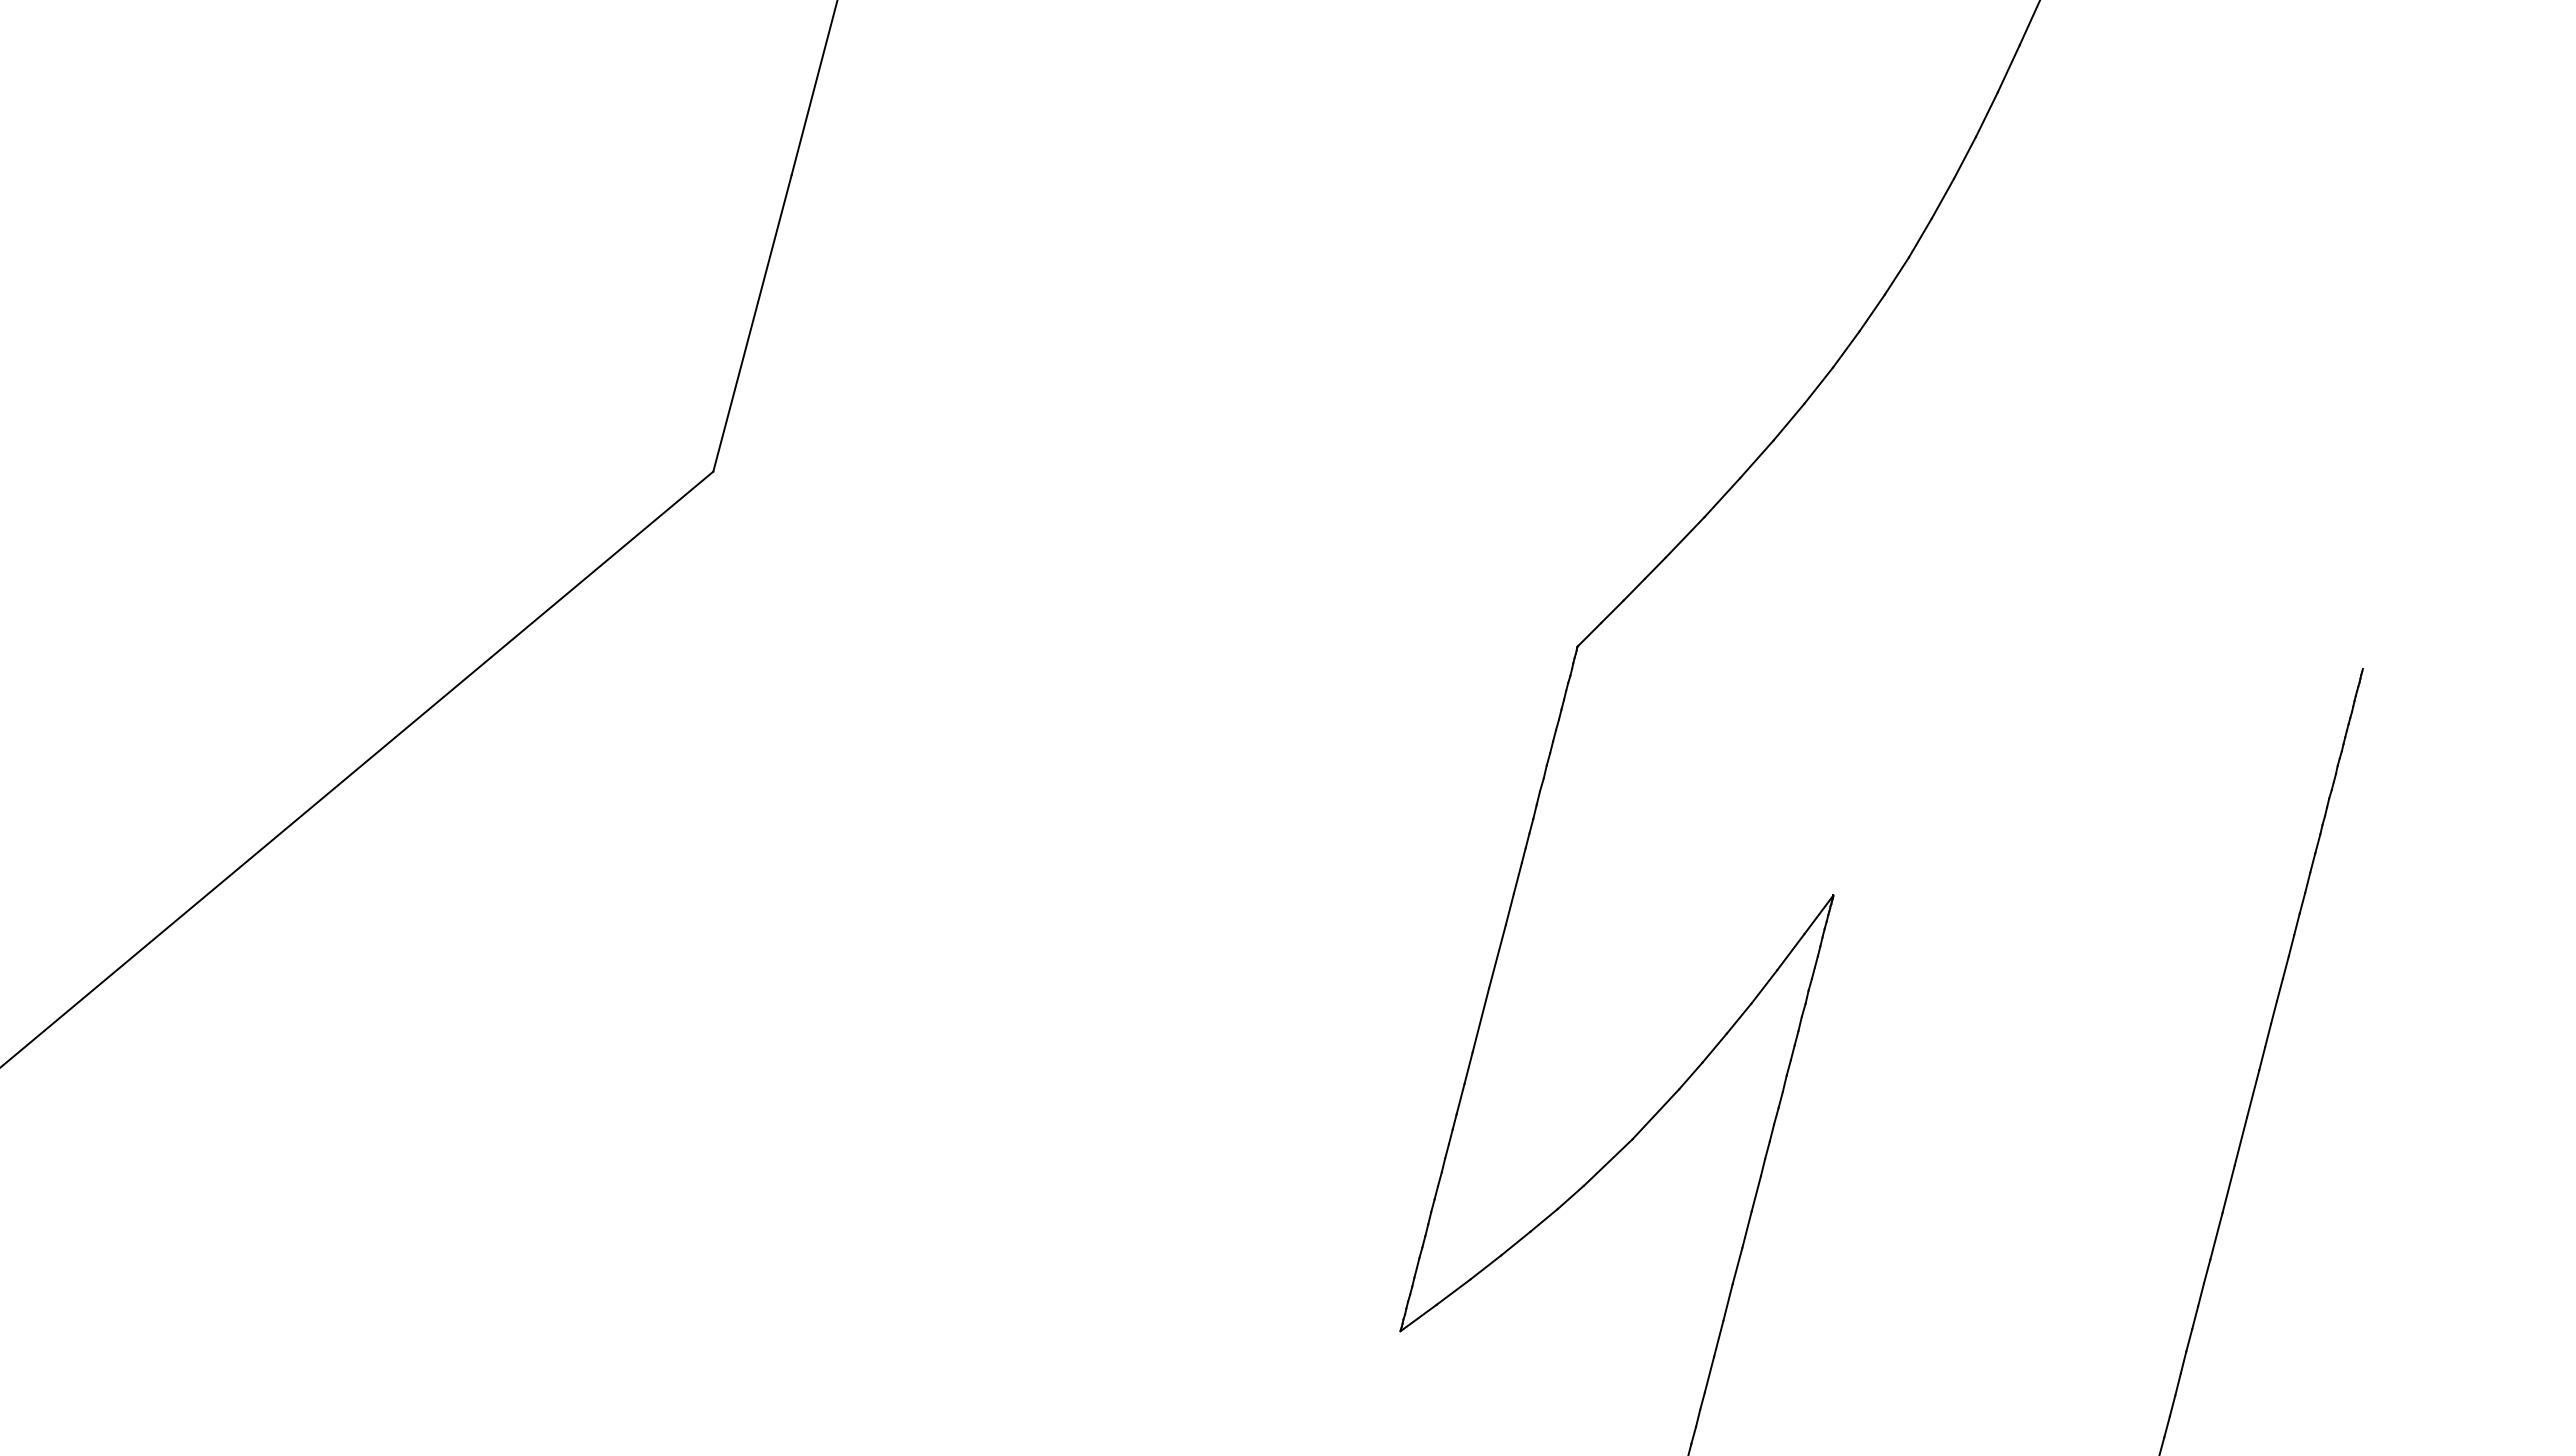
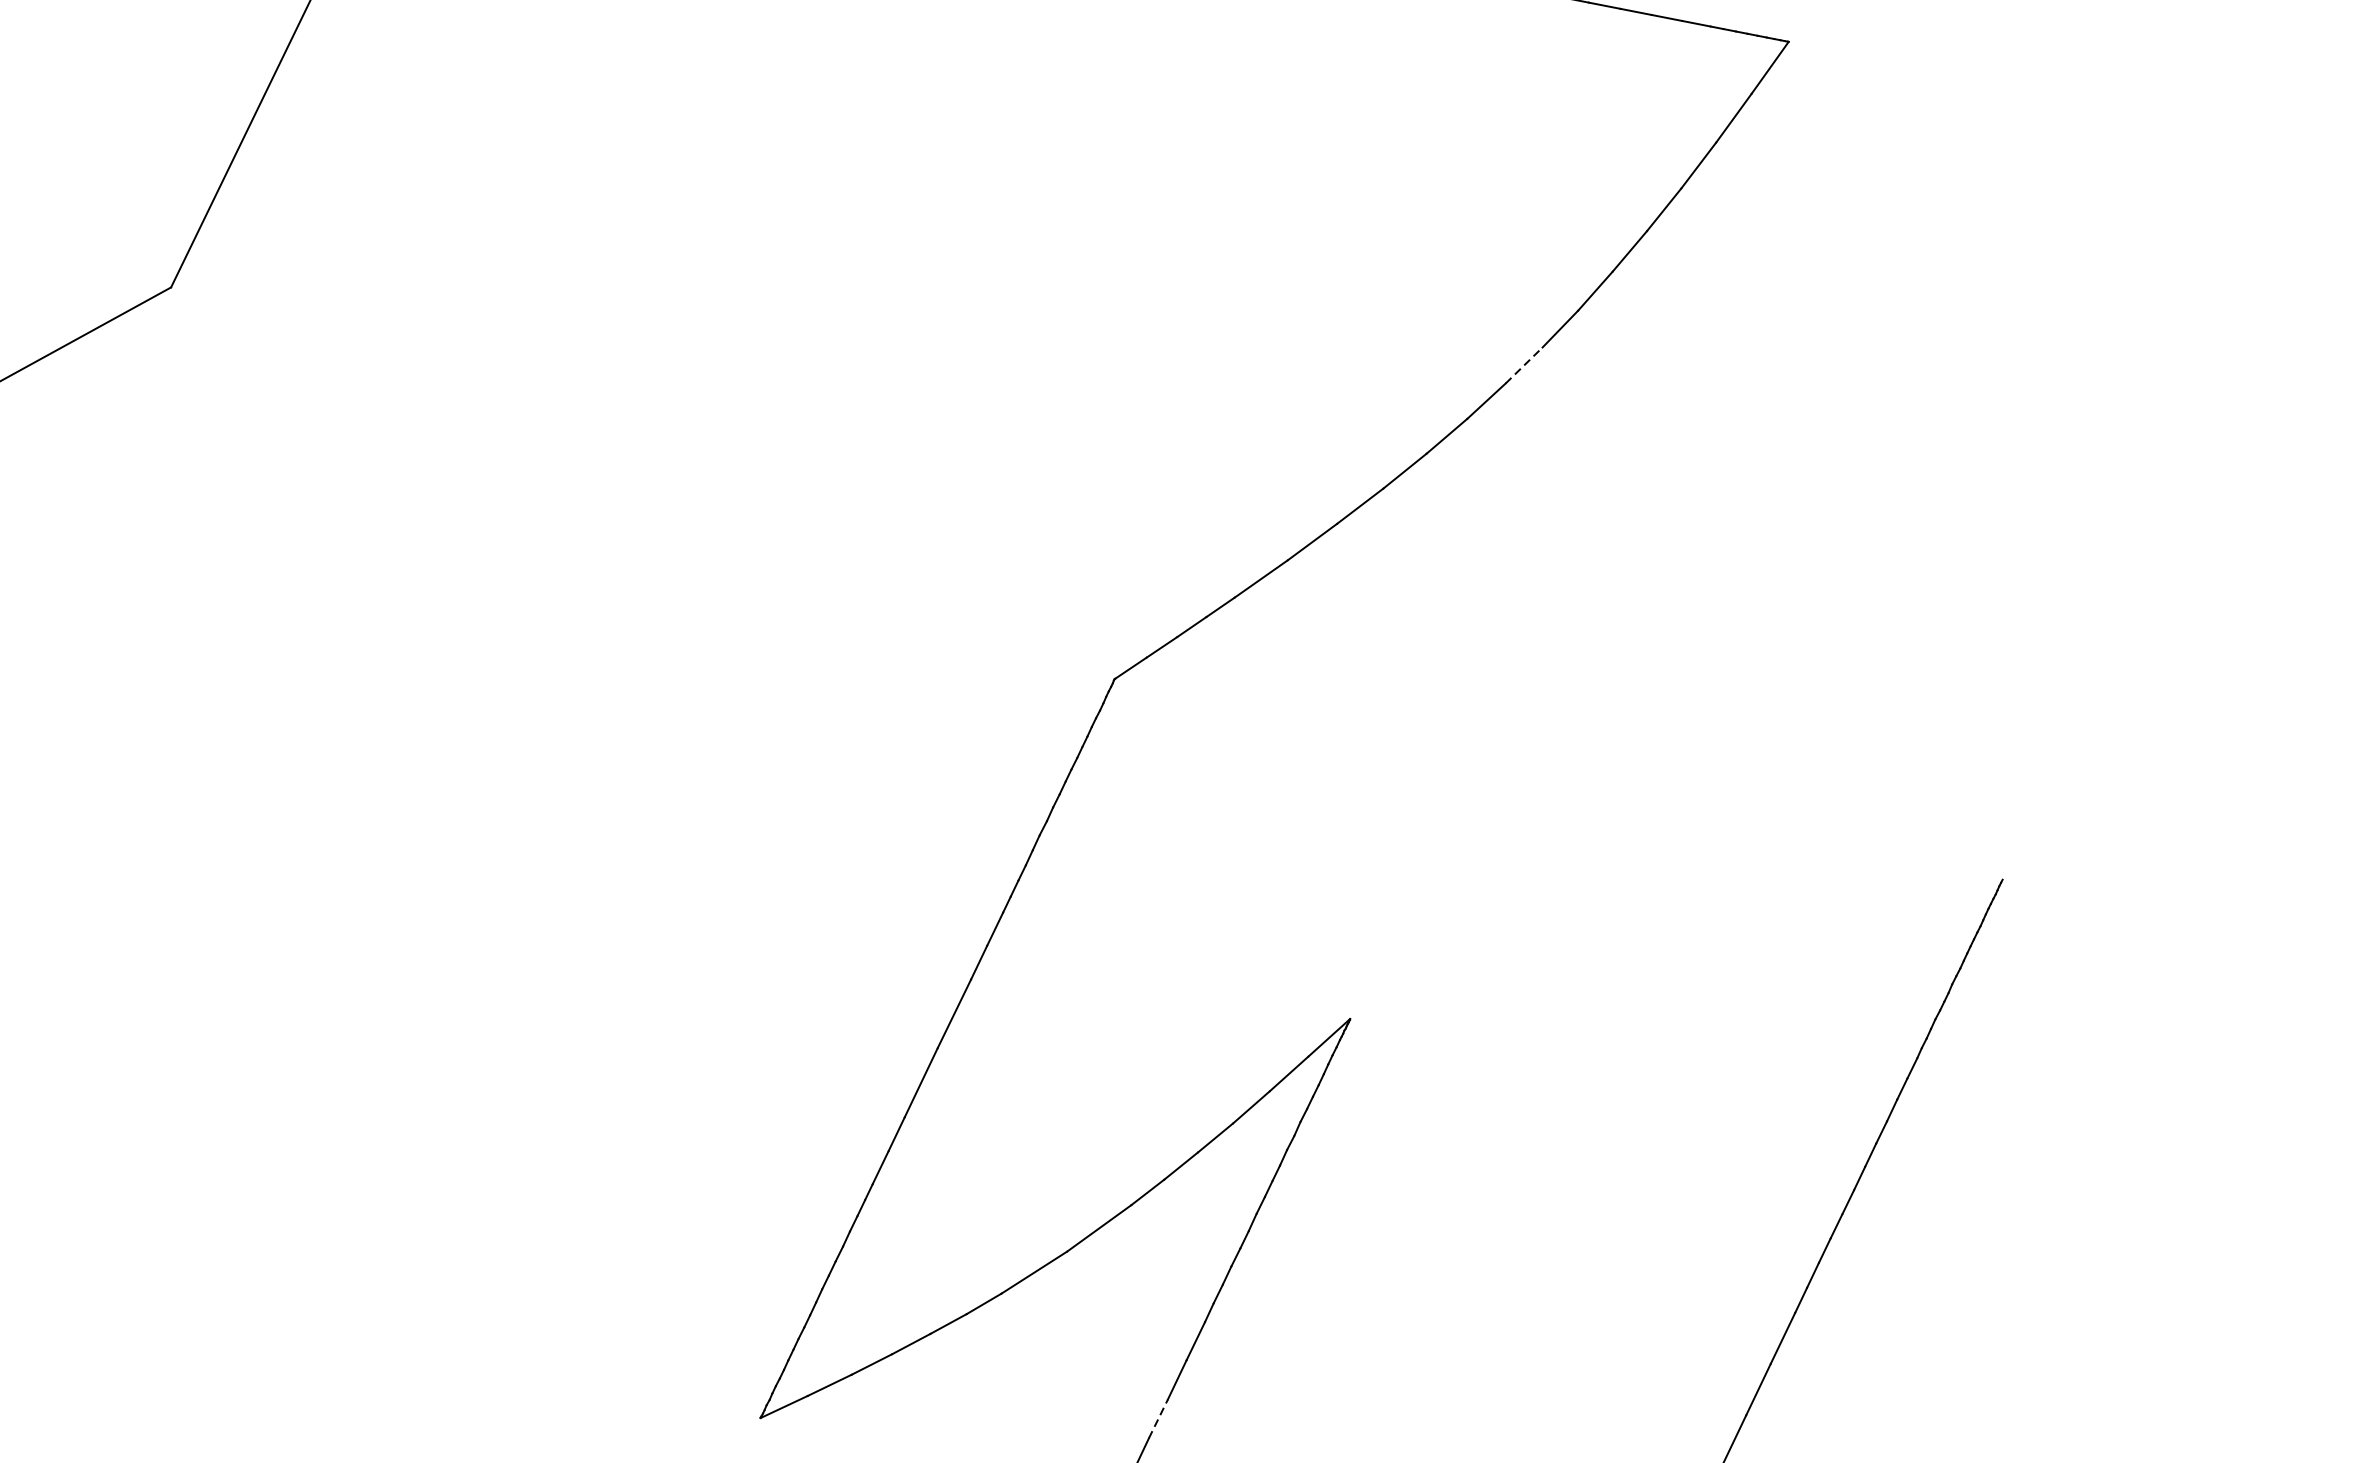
line: (1872, 312) -> (1524, 365), solid -> dashed
line: (1737, 1265) -> (1158, 1418), solid -> dashed

